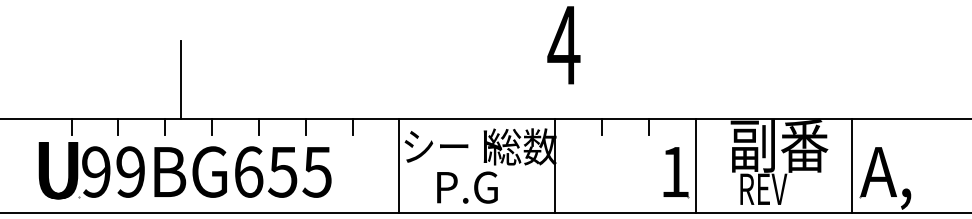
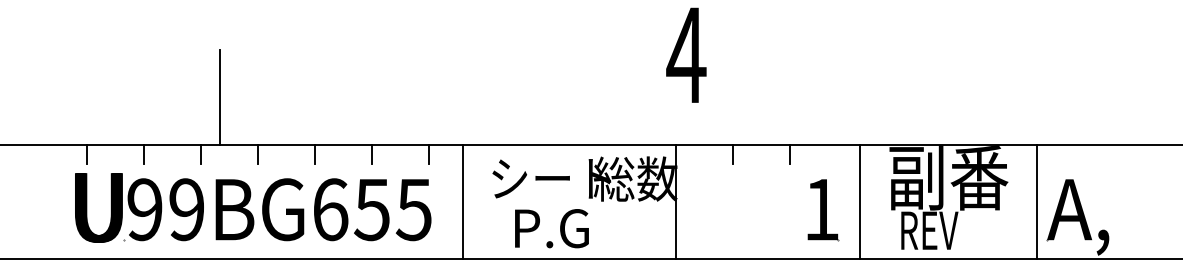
line: (398, 166) -> (462, 202), moved
line: (696, 166) -> (860, 202), moved
part: (185, 170) -> (253, 207), moved
text: (467, 187) -> (551, 228), moved

